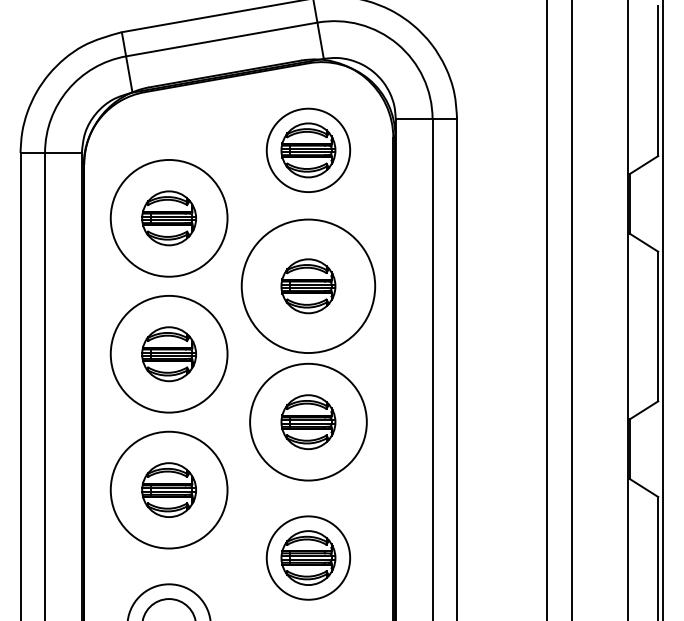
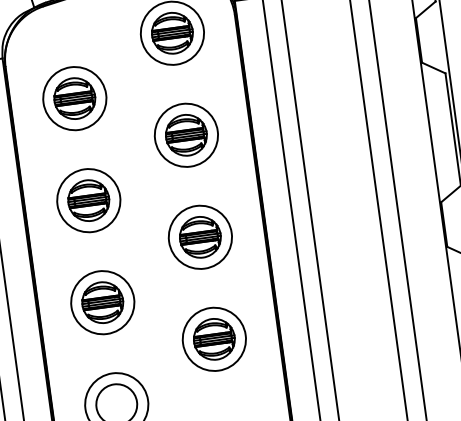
circle: (168, 218) -> (74, 98), size x0.71
circle: (308, 286) -> (186, 135), size x0.62
circle: (168, 353) -> (88, 200), size x0.71
circle: (308, 421) -> (200, 236), size x0.71
circle: (168, 489) -> (102, 302), size x0.71

